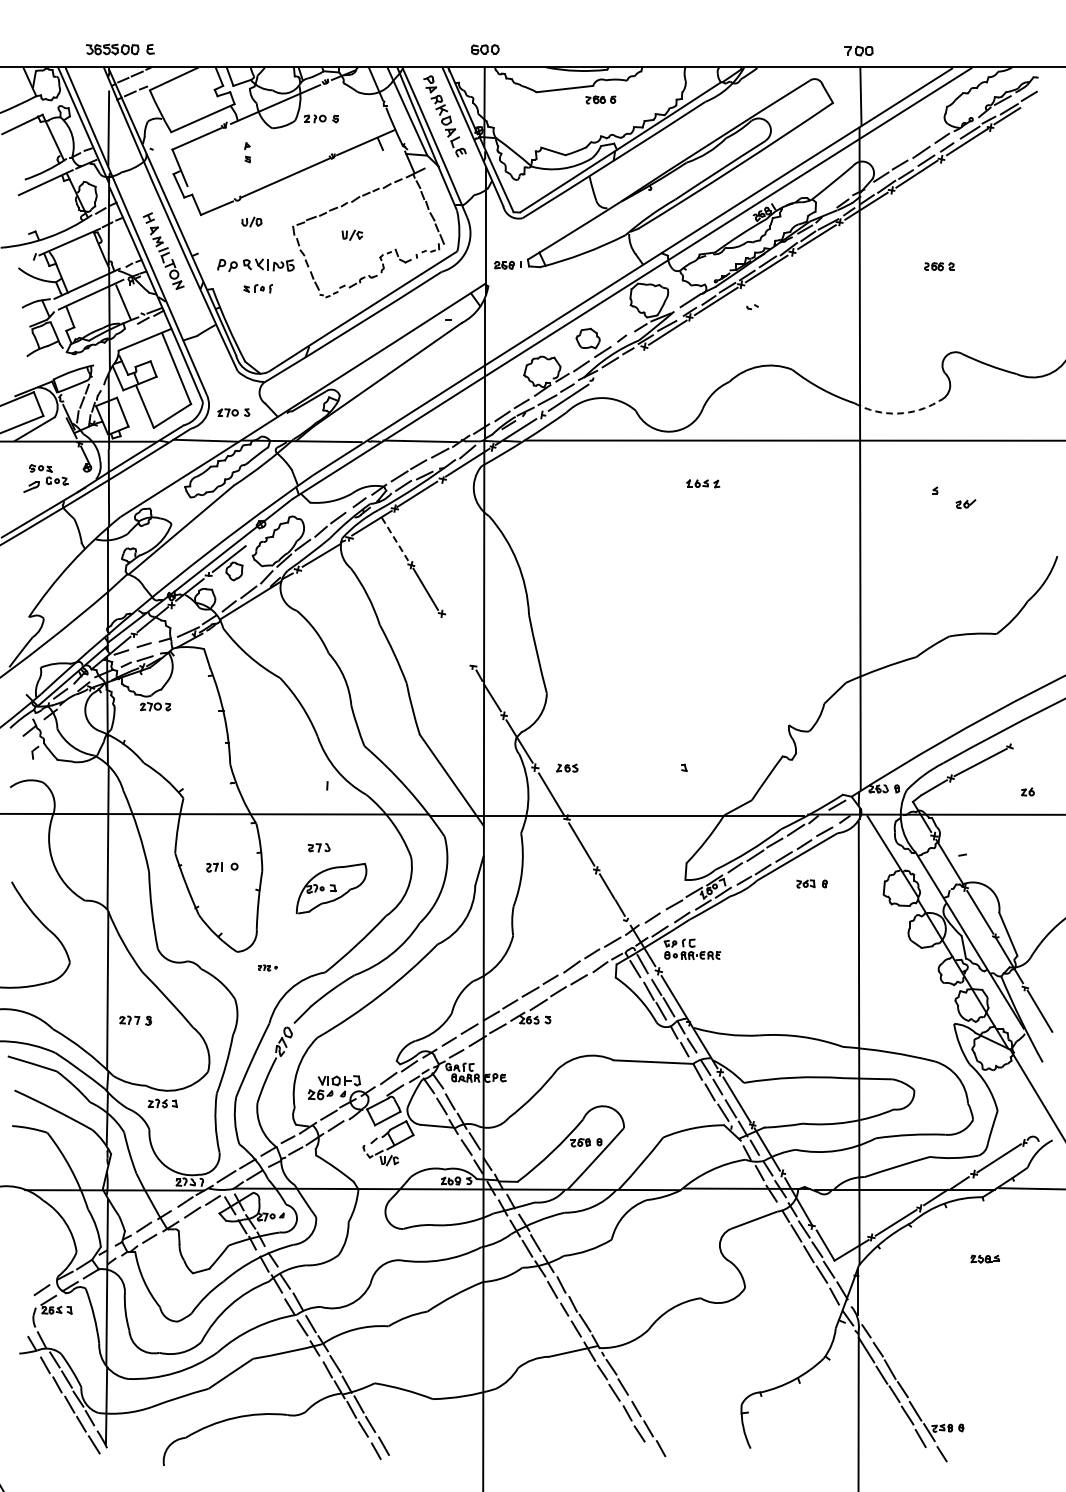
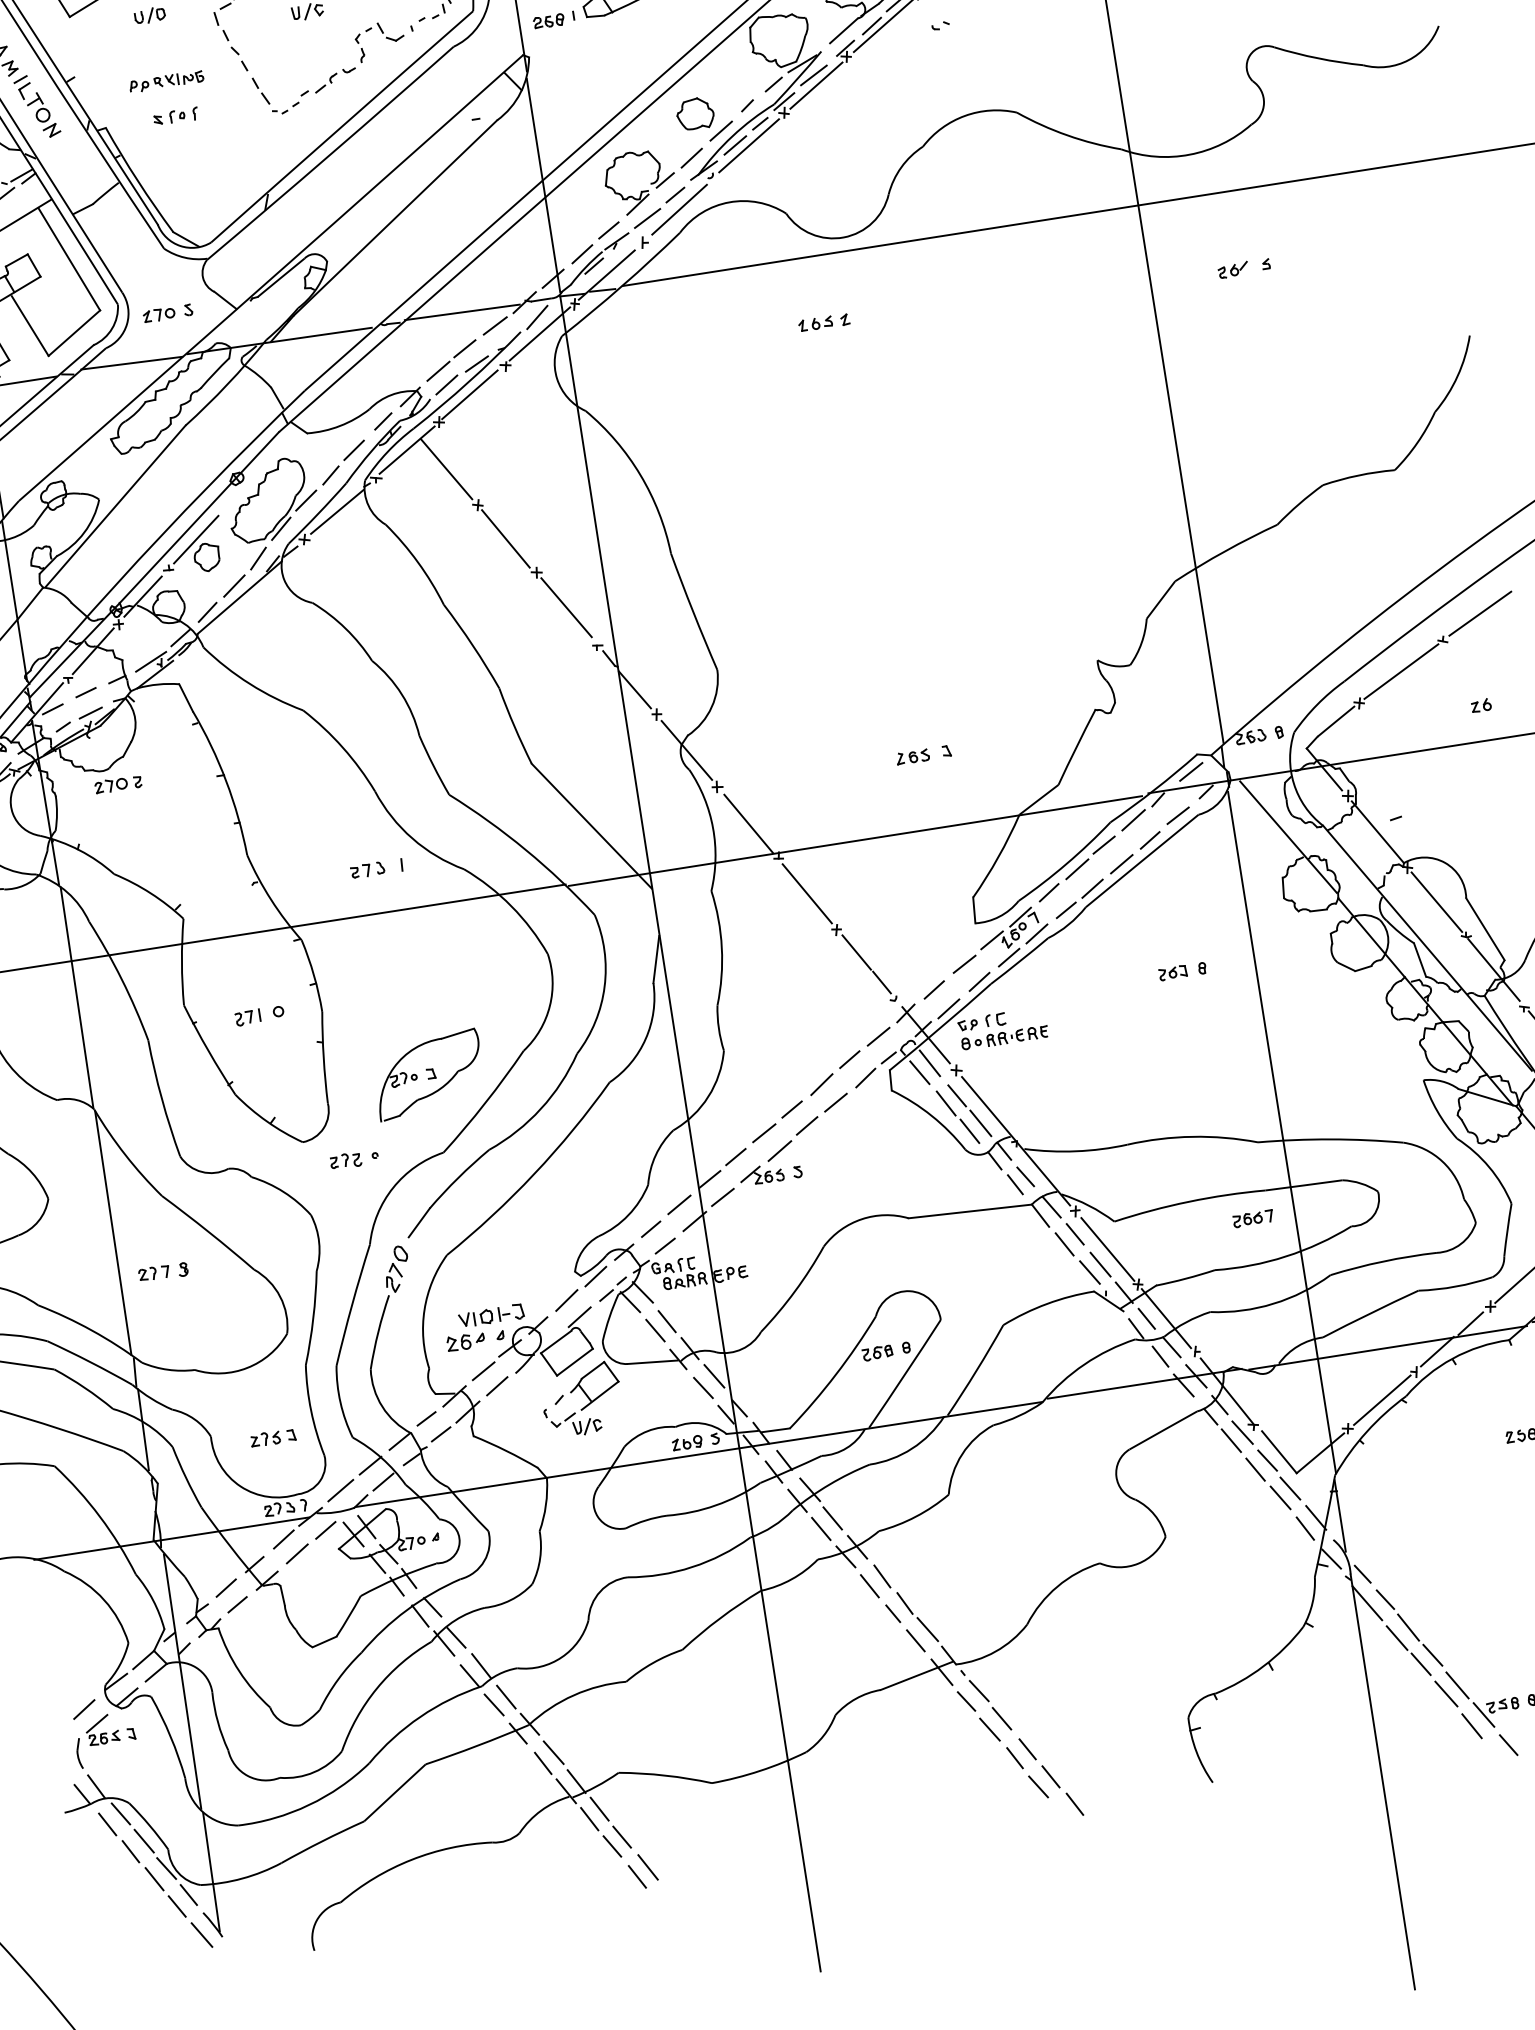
part: (255, 265) -> (165, 81), size x0.62
line: (618, 364) -> (748, 146), added
arc: (897, 413) -> (1189, 154), dashed -> solid
part: (703, 483) -> (824, 322), moved
part: (965, 504) -> (1232, 270), moved
line: (395, 539) -> (447, 469), dashed -> solid
line: (457, 638) -> (566, 606), added
line: (1036, 733) -> (1480, 613), added
part: (567, 767) -> (913, 755), moved
part: (318, 847) -> (366, 869), moved
part: (811, 883) -> (1181, 970), moved
part: (331, 888) -> (428, 1074), moved
part: (267, 967) -> (353, 1158), size x1.67
part: (832, 1094) -> (1253, 1218), added
part: (162, 1103) -> (272, 1437), moved

